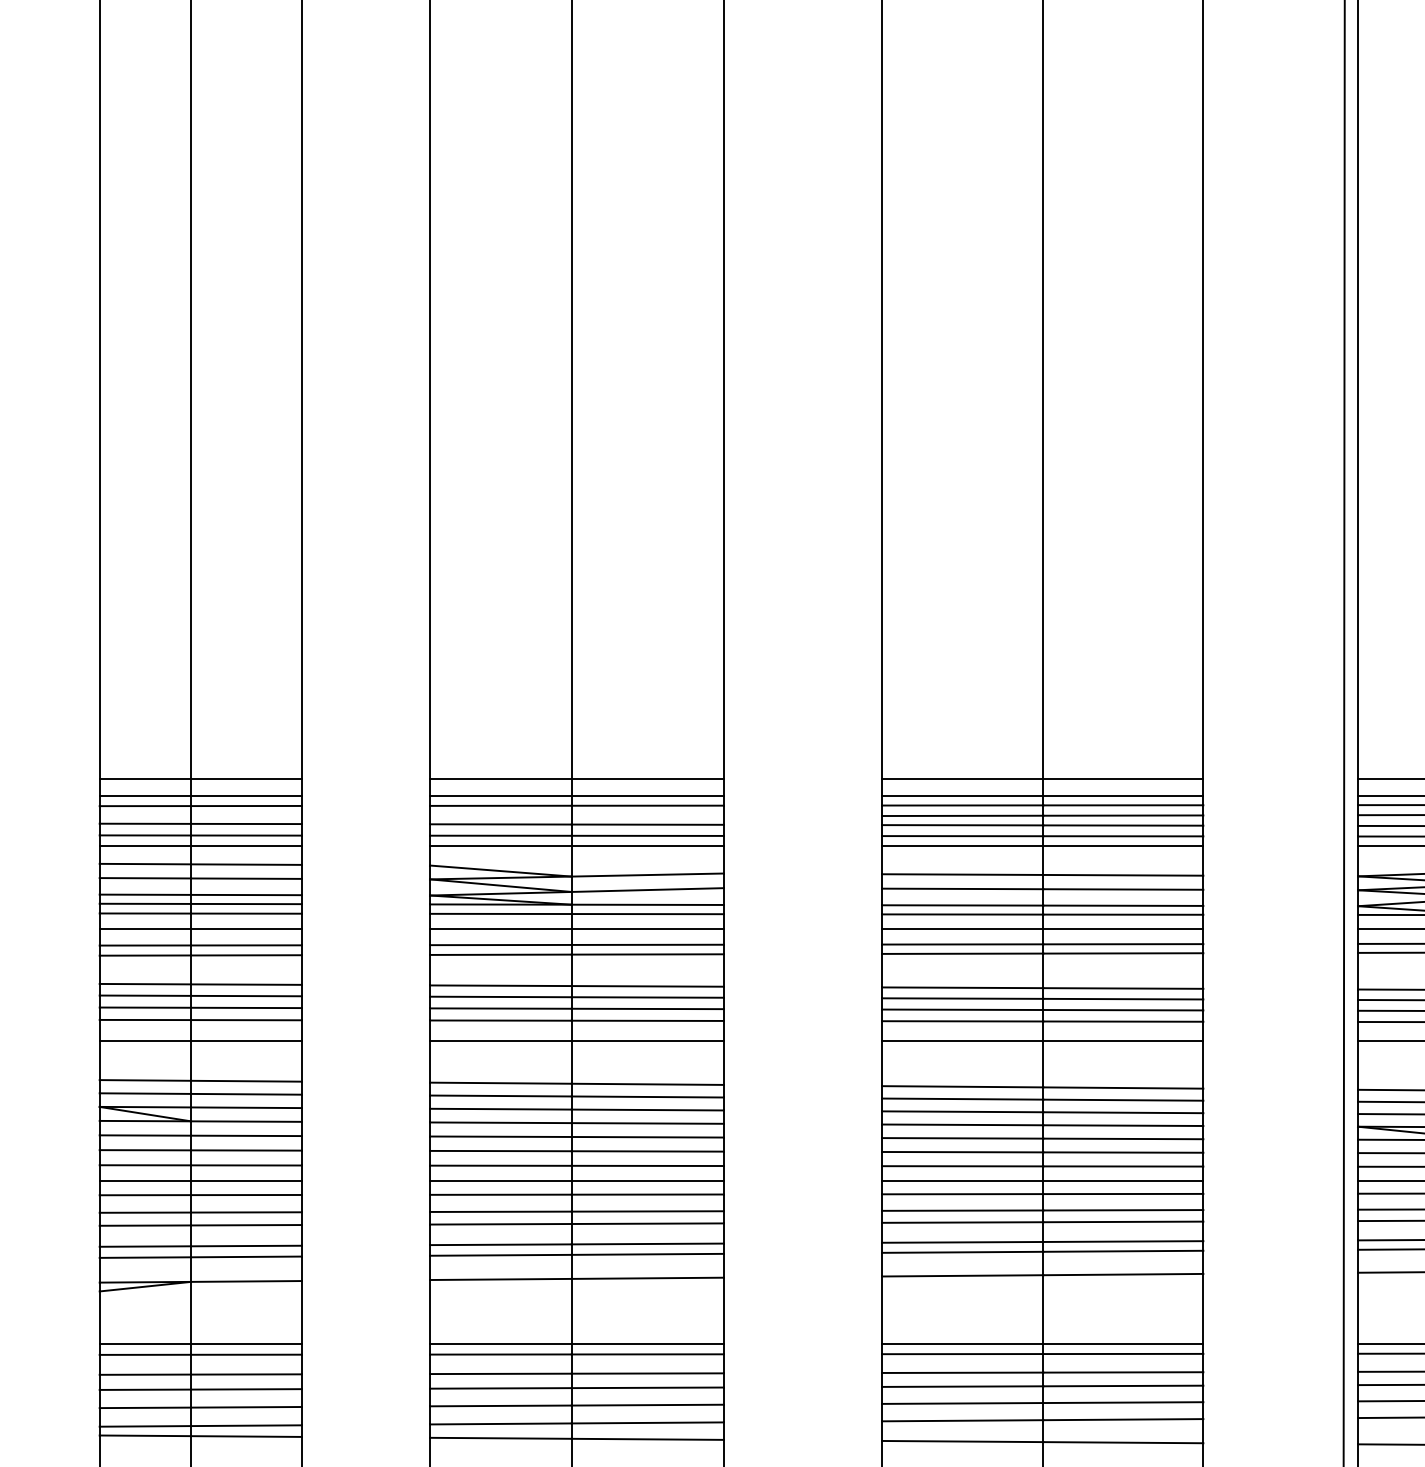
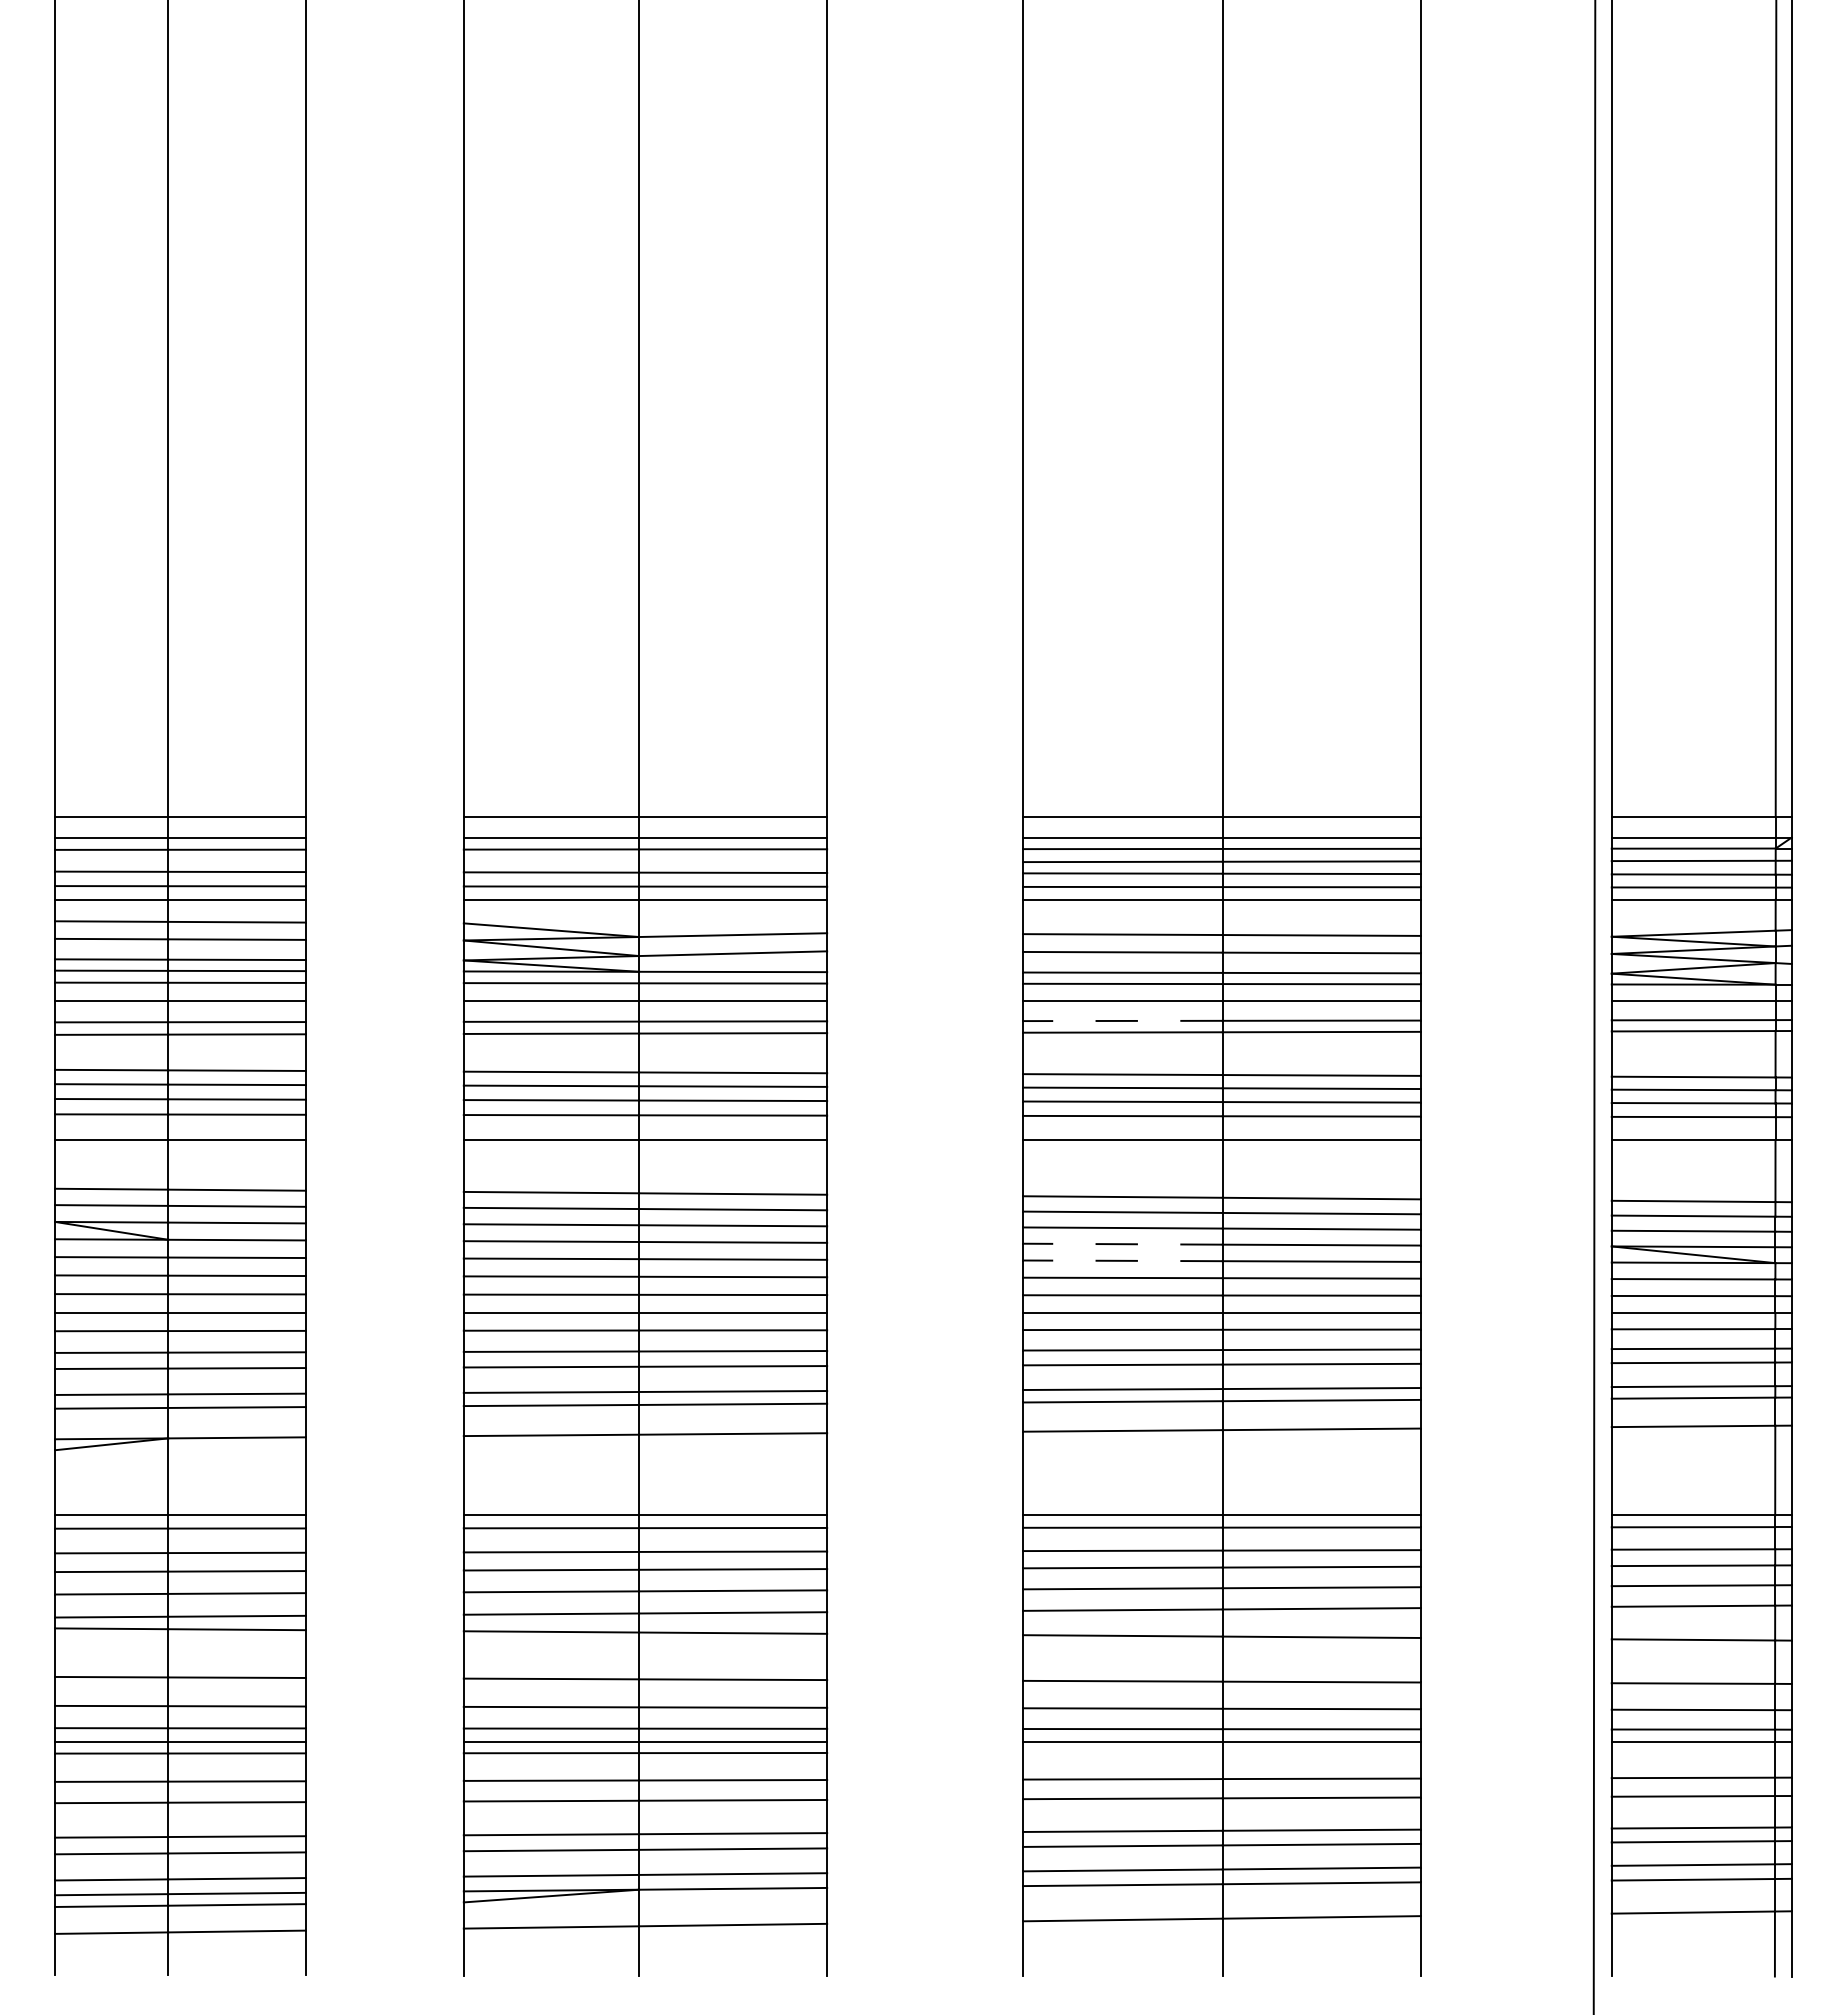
line: (962, 944) -> (1122, 1020), solid -> dashed
line: (962, 1125) -> (1122, 1244), solid -> dashed
line: (962, 1138) -> (1122, 1260), solid -> dashed

